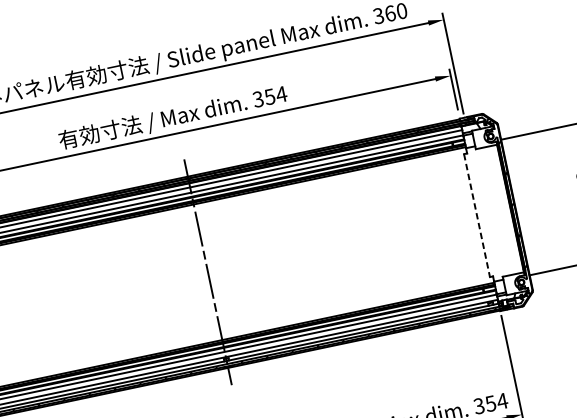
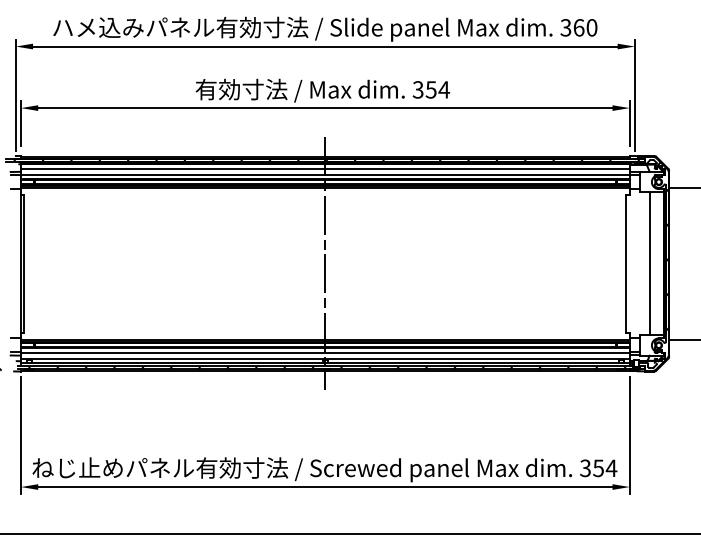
line: (497, 211) -> (649, 263), added
line: (477, 215) -> (626, 263), dashed -> solid

